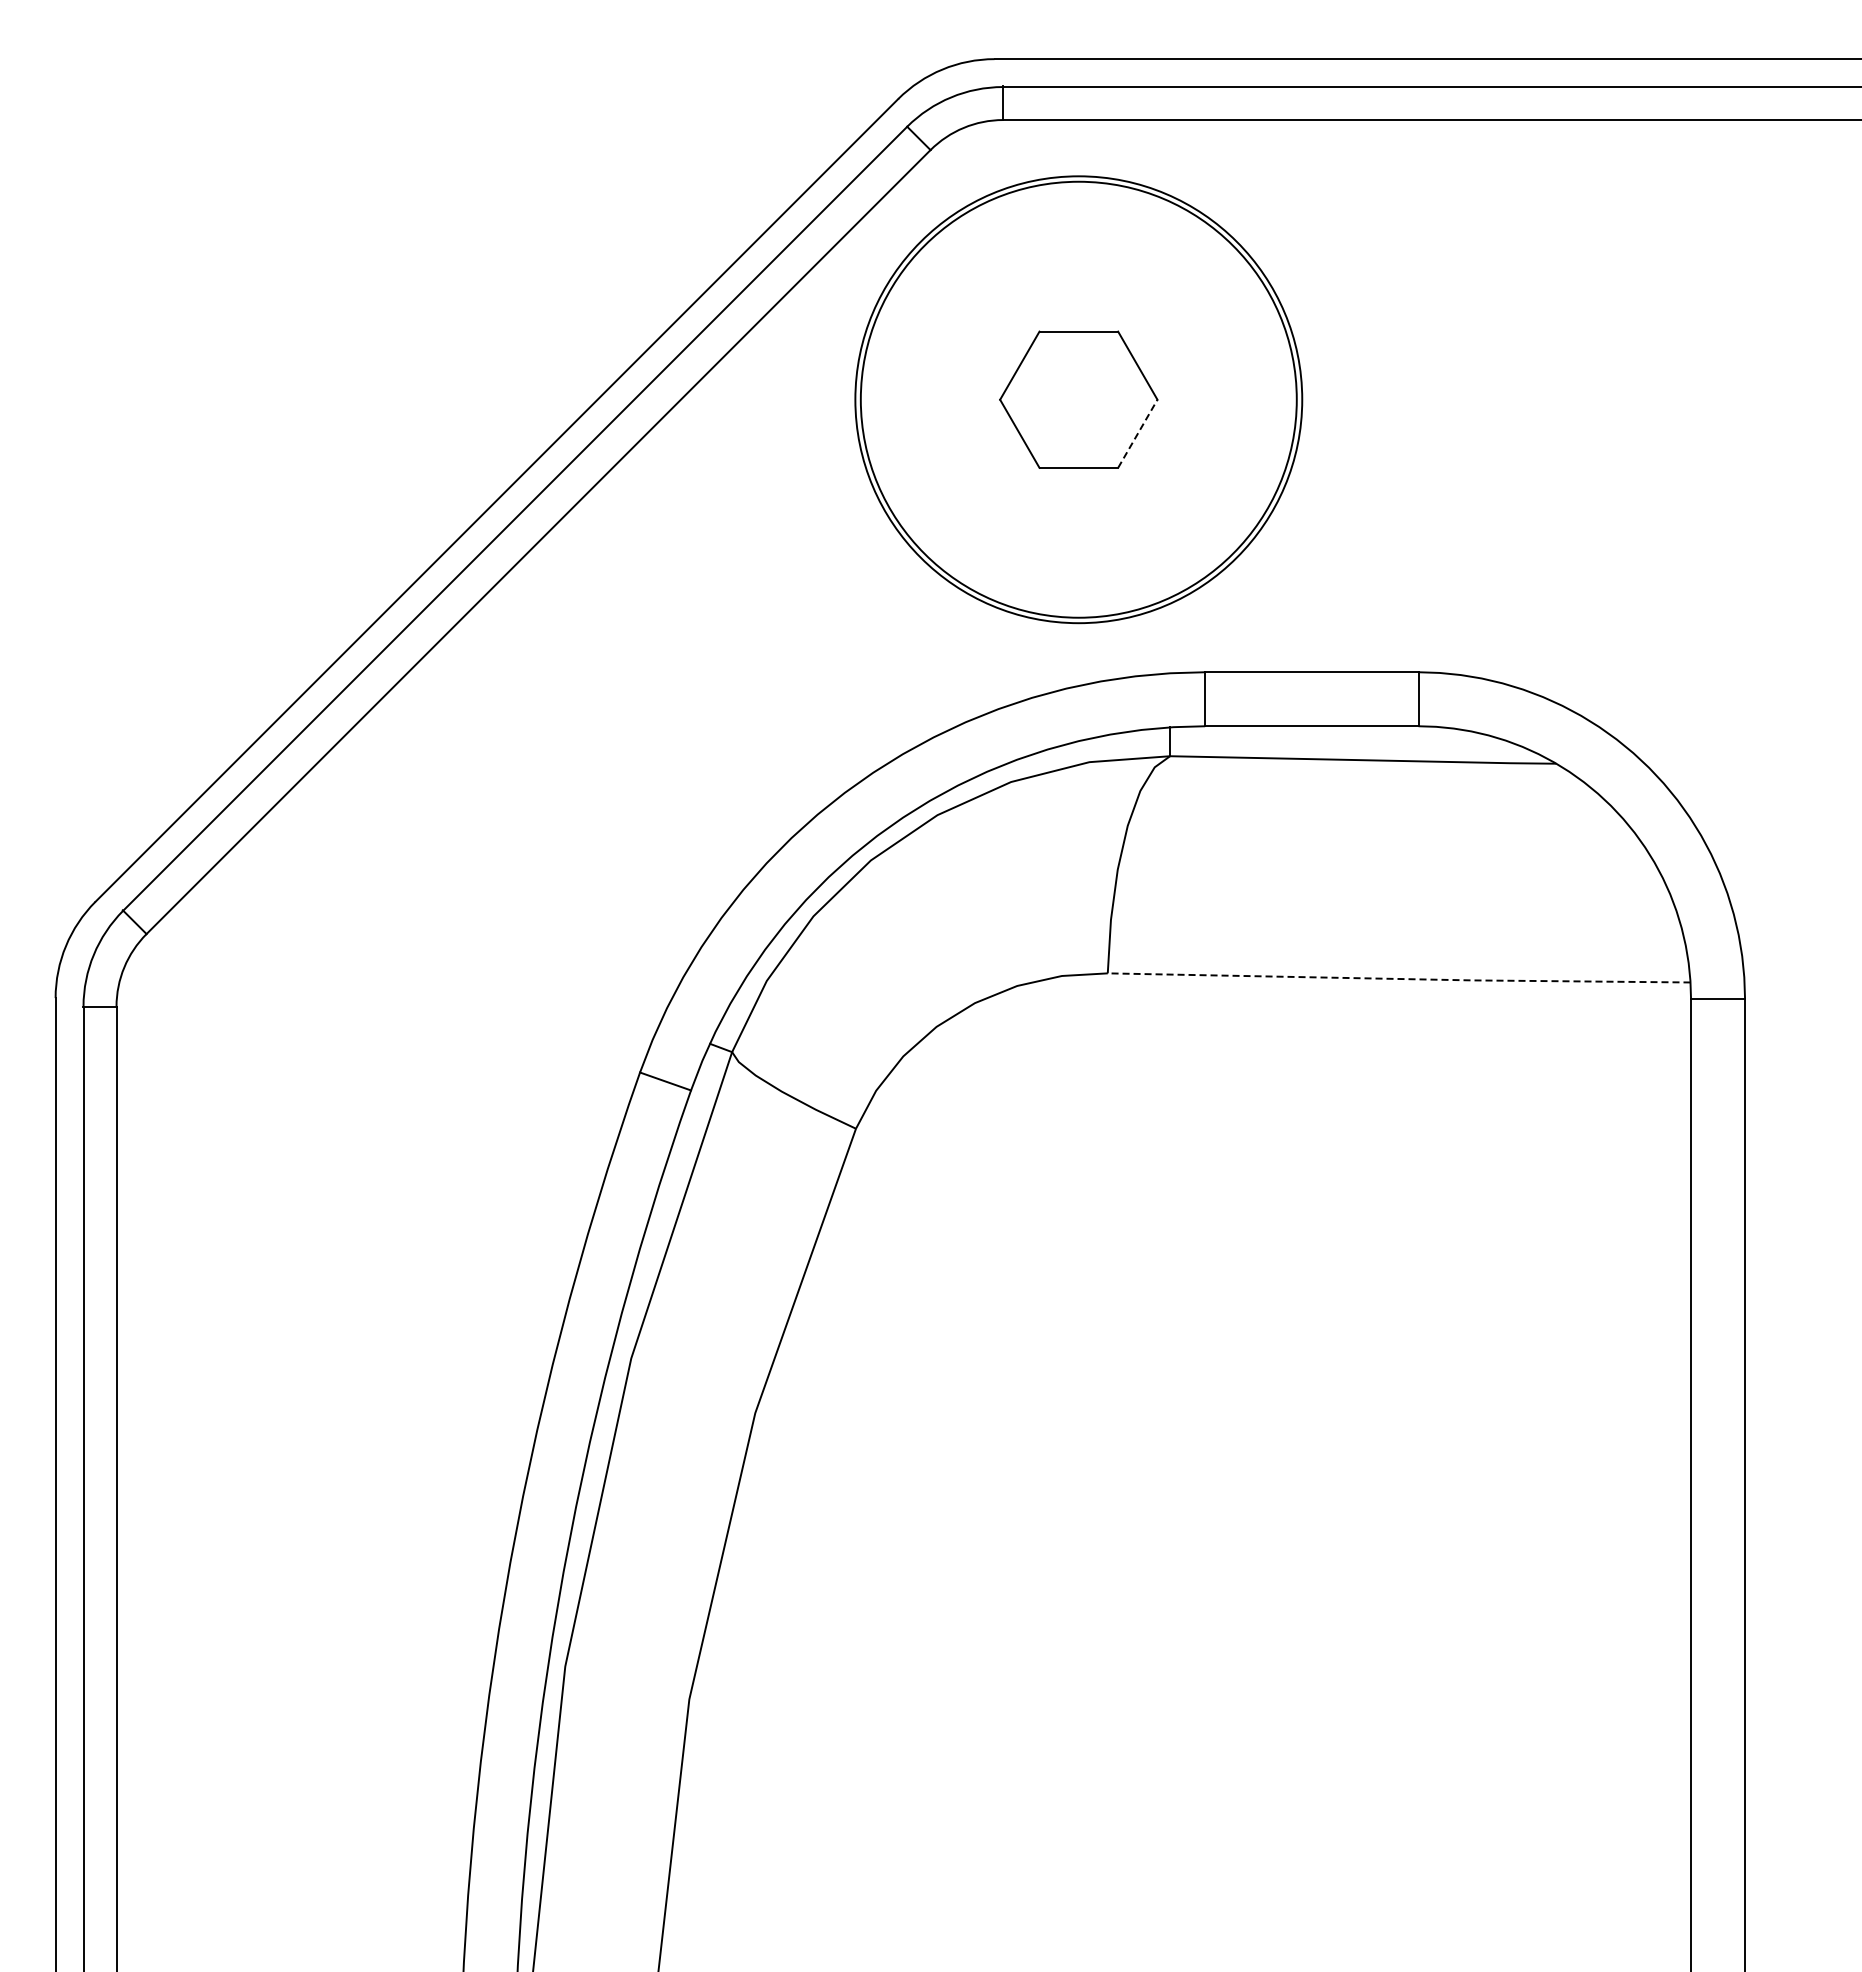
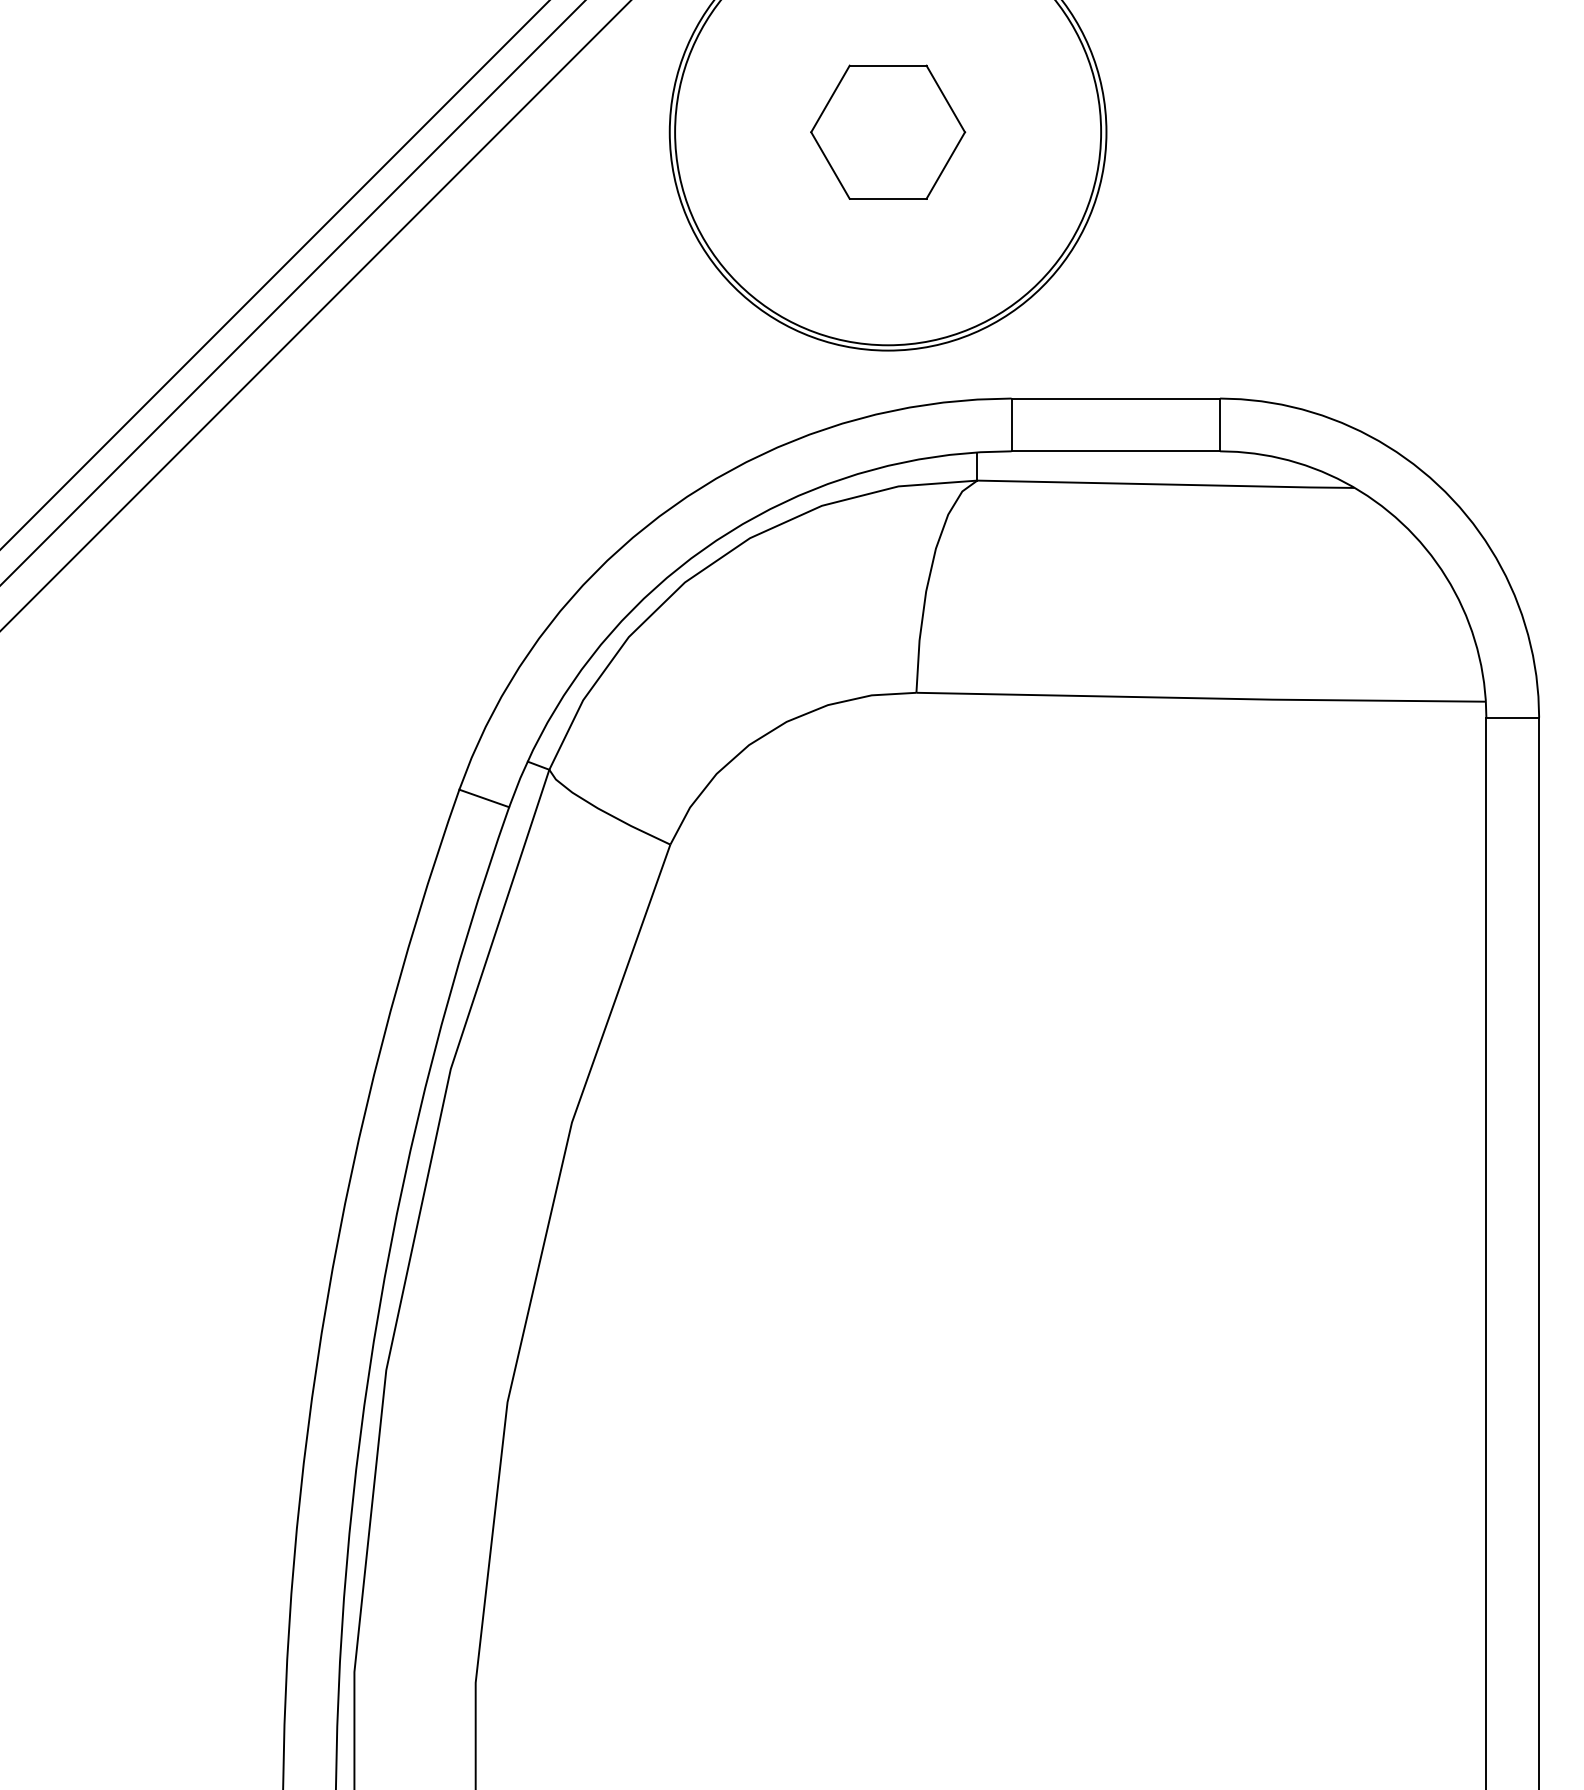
line: (1138, 433) -> (946, 165), dashed -> solid
line: (1399, 978) -> (1201, 697), dashed -> solid

